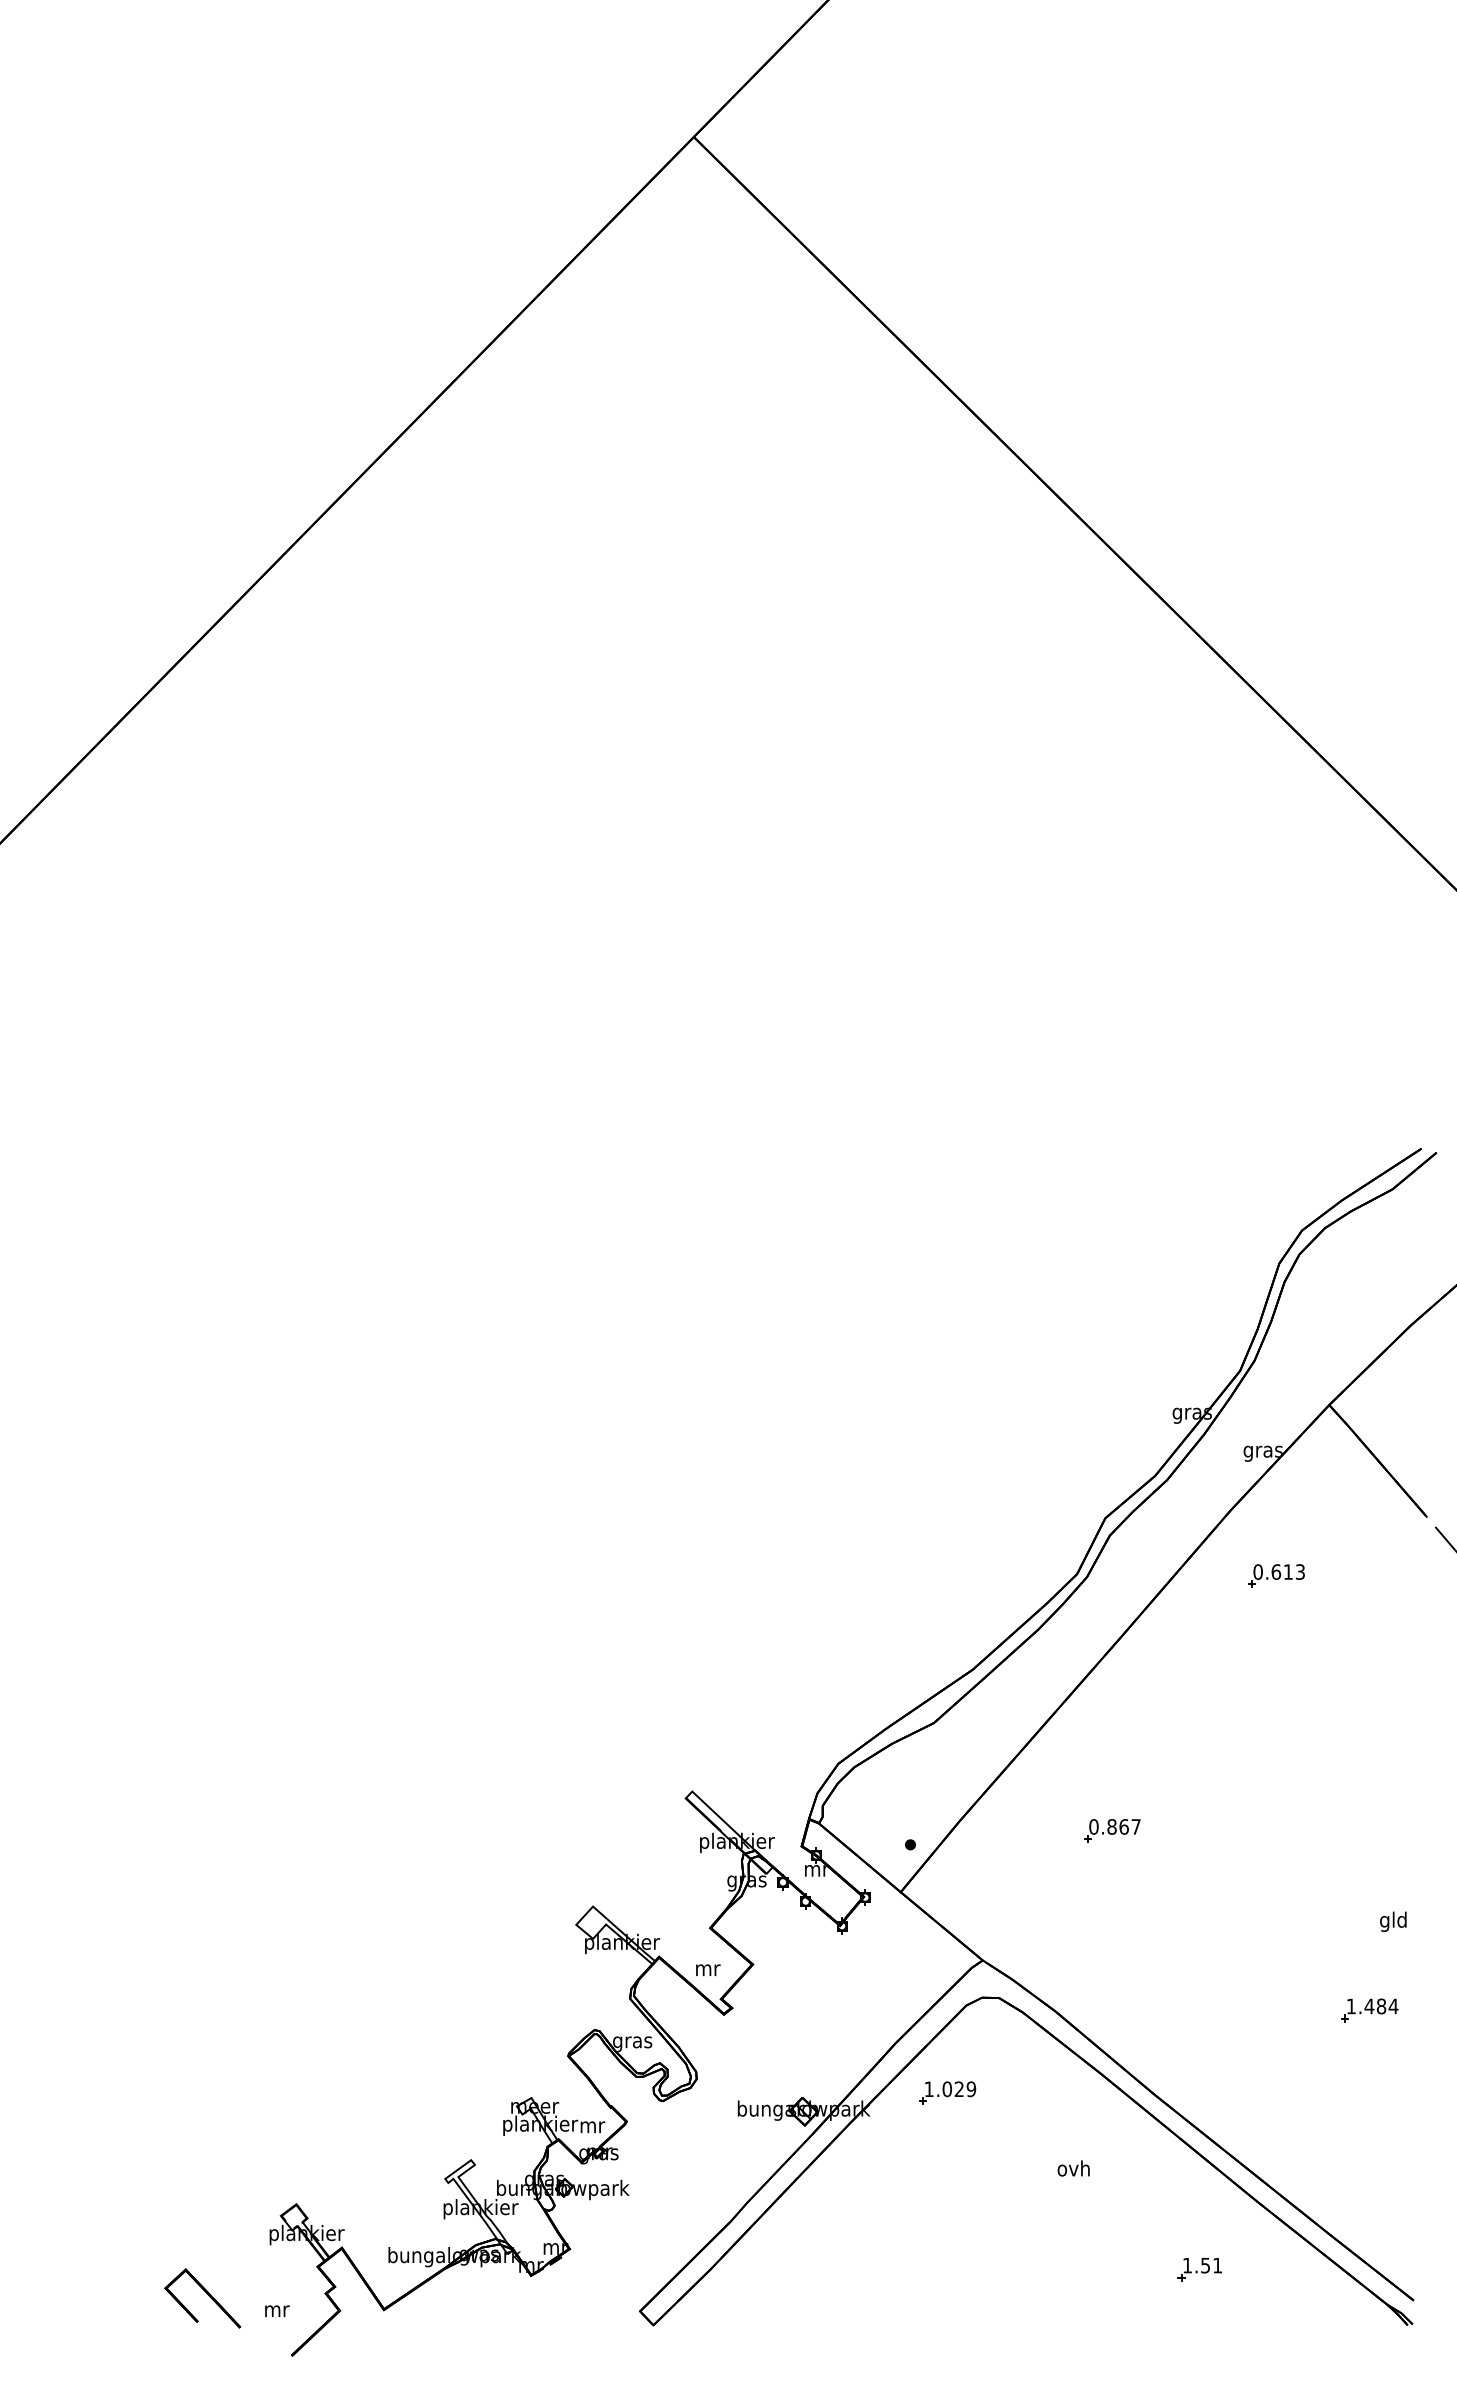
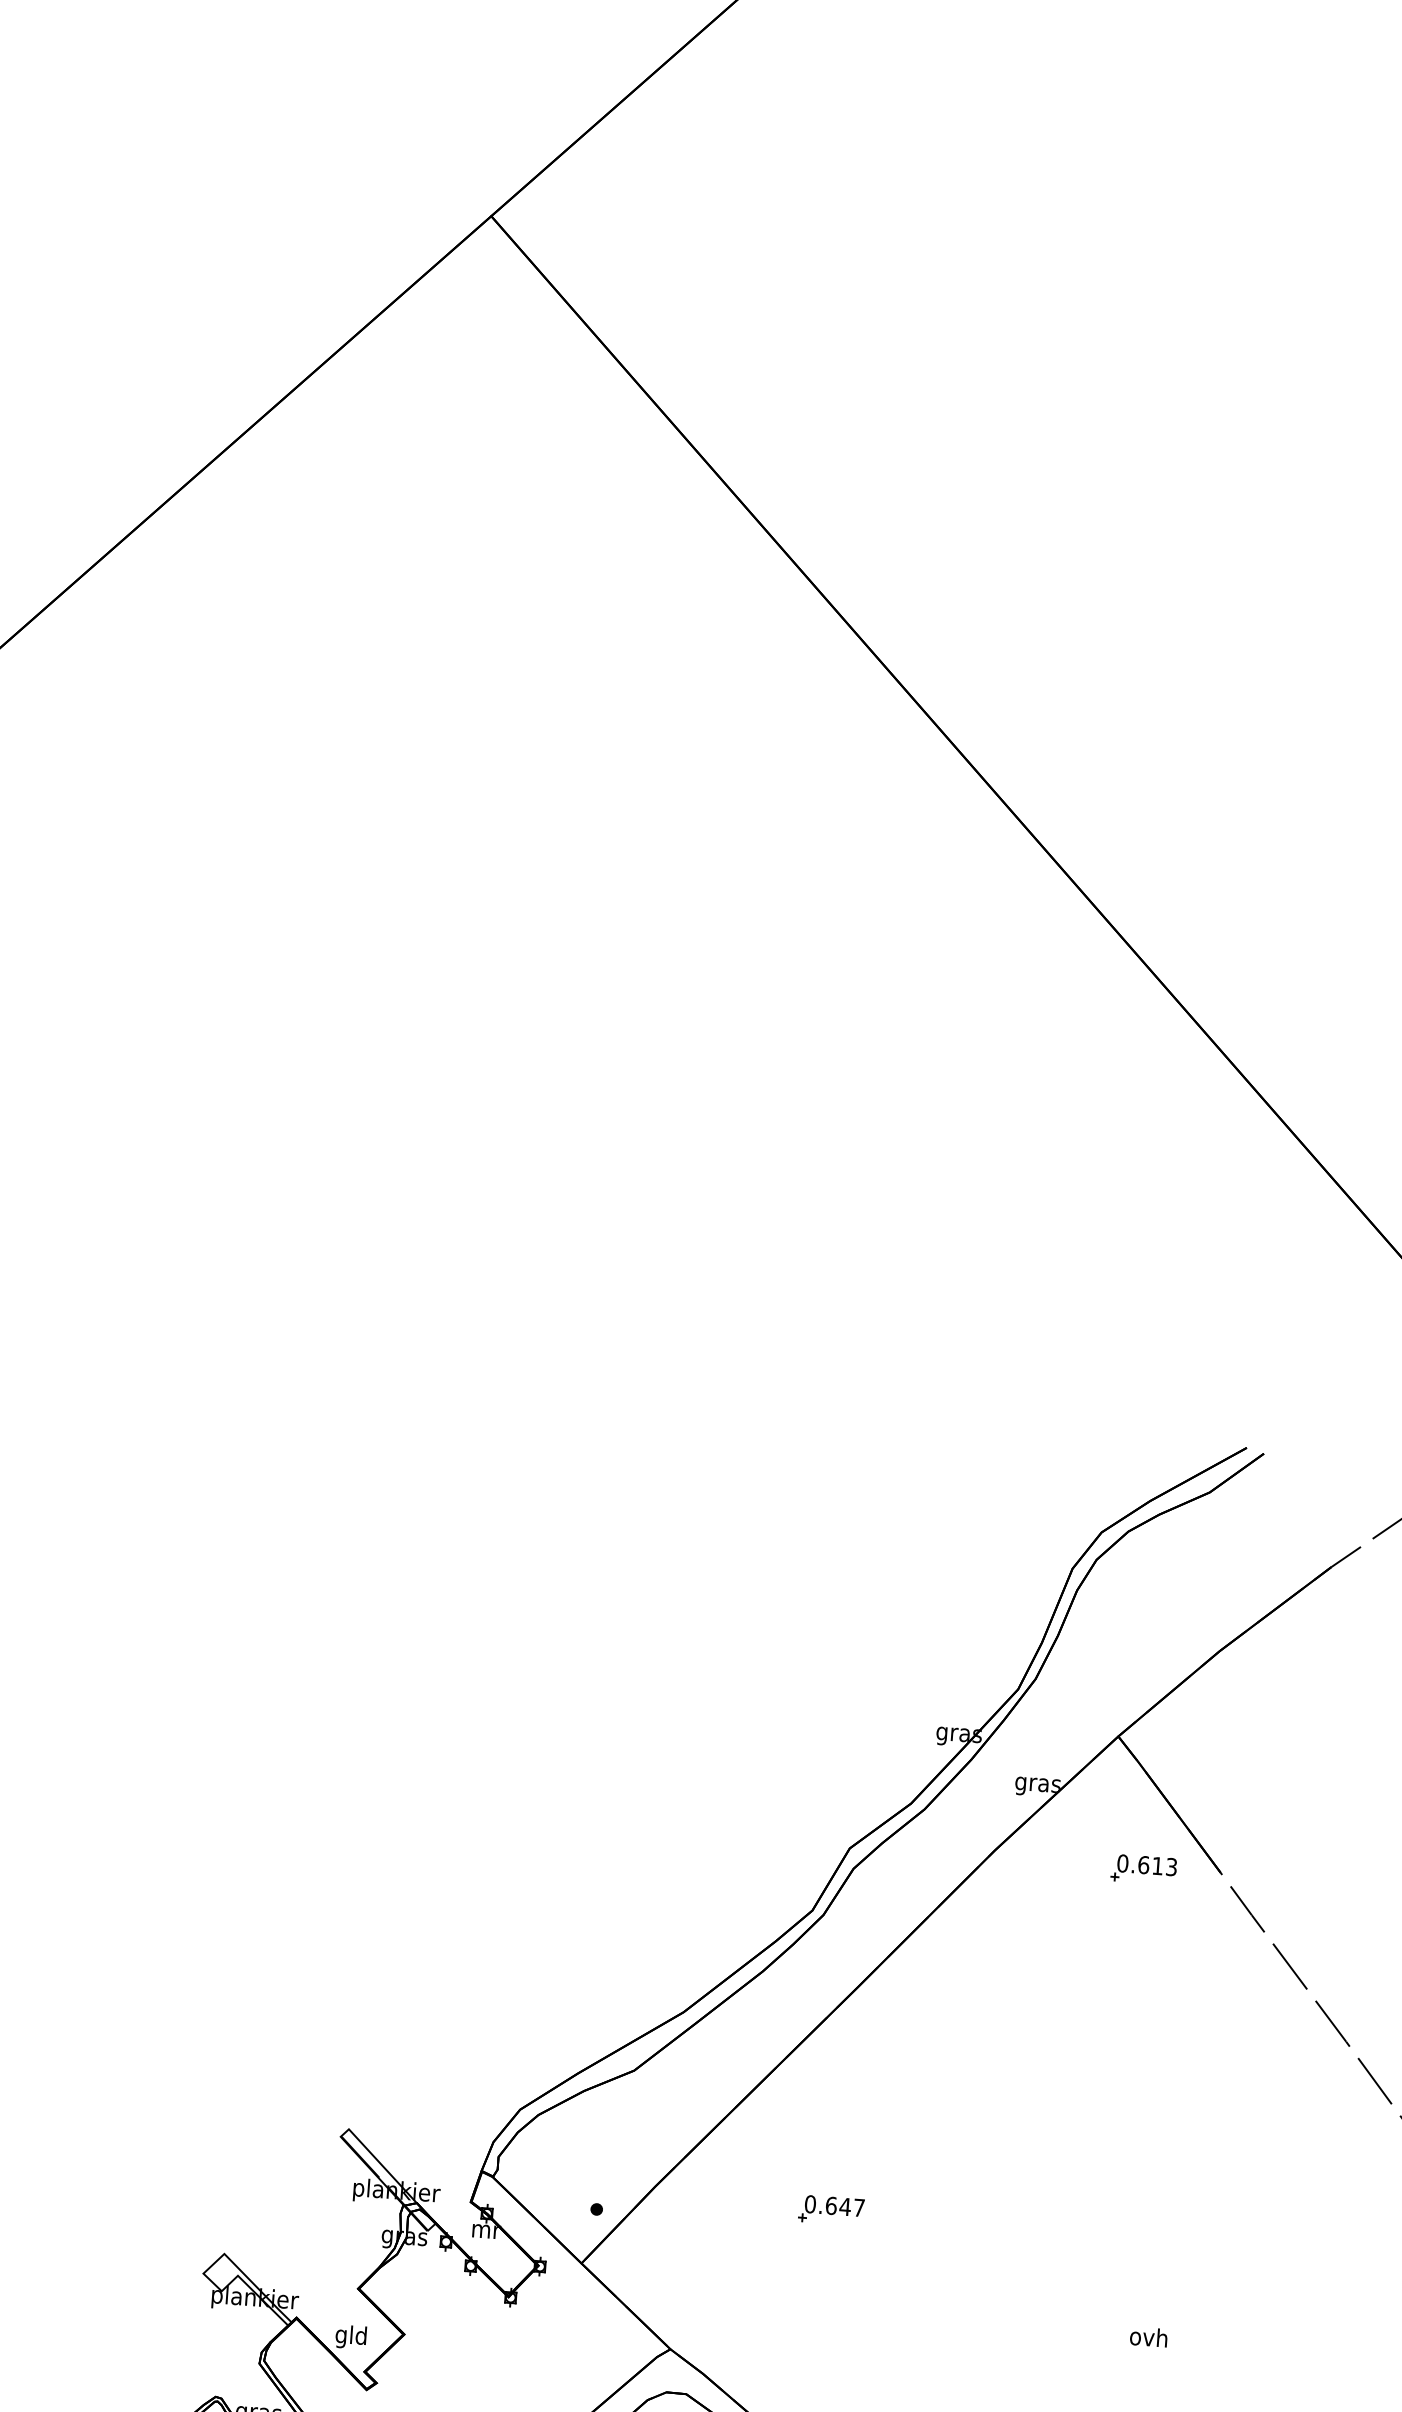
part: (1276, 1575) -> (1143, 1869), moved
text: (1118, 1826) -> (838, 2205), 0.867 -> 0.647
text: (1393, 1921) -> (1148, 2339), gld -> ovh
text: (707, 1970) -> (351, 2337), mr -> gld

